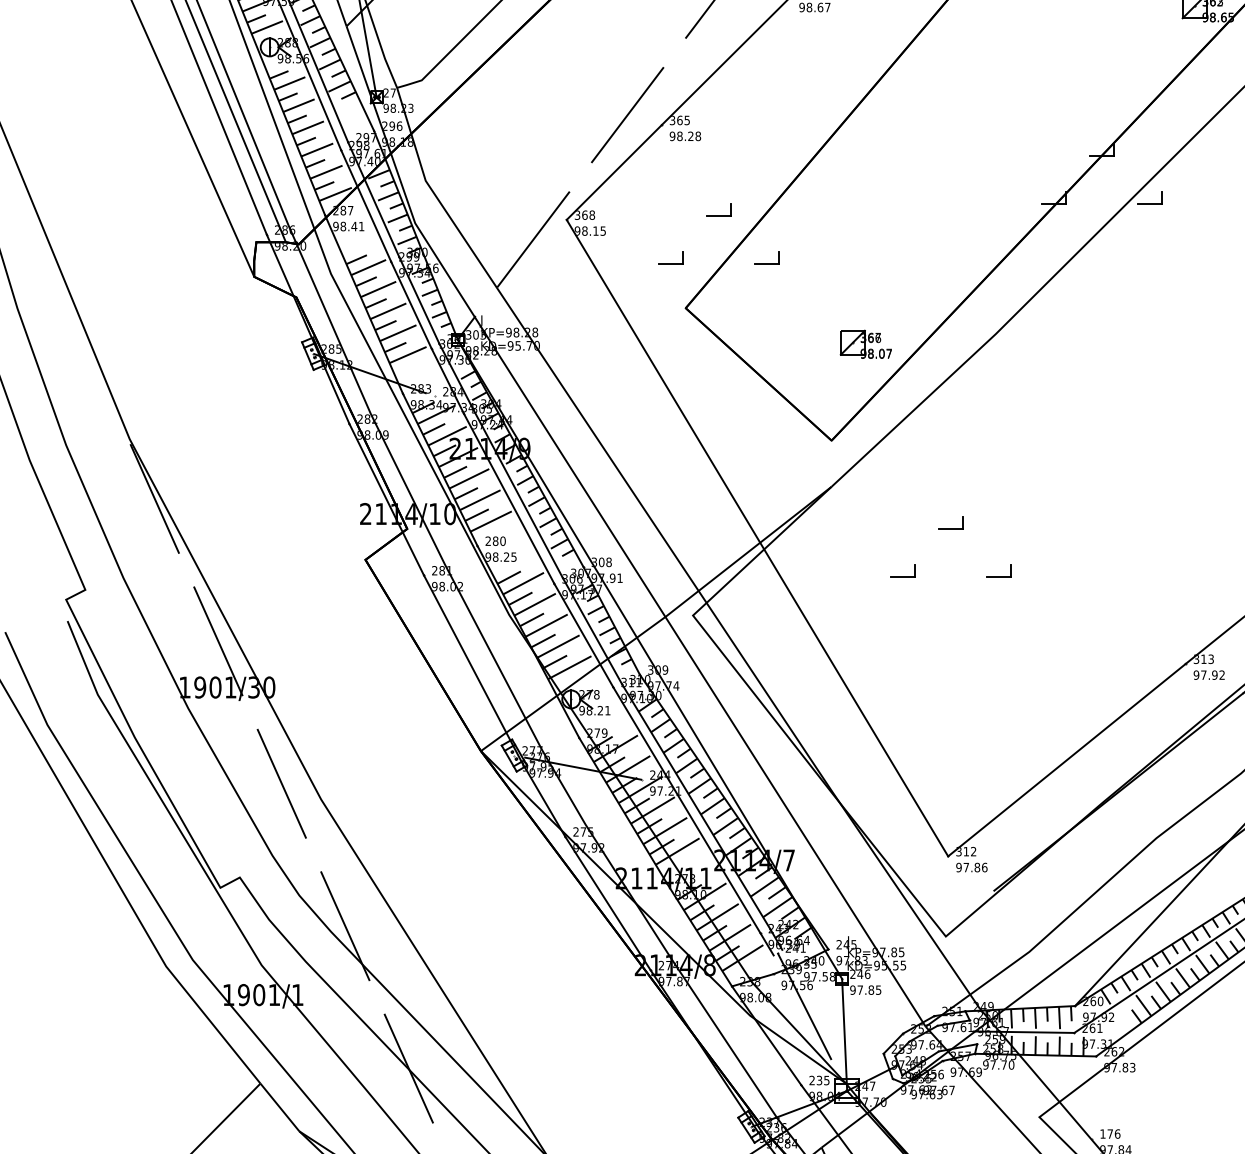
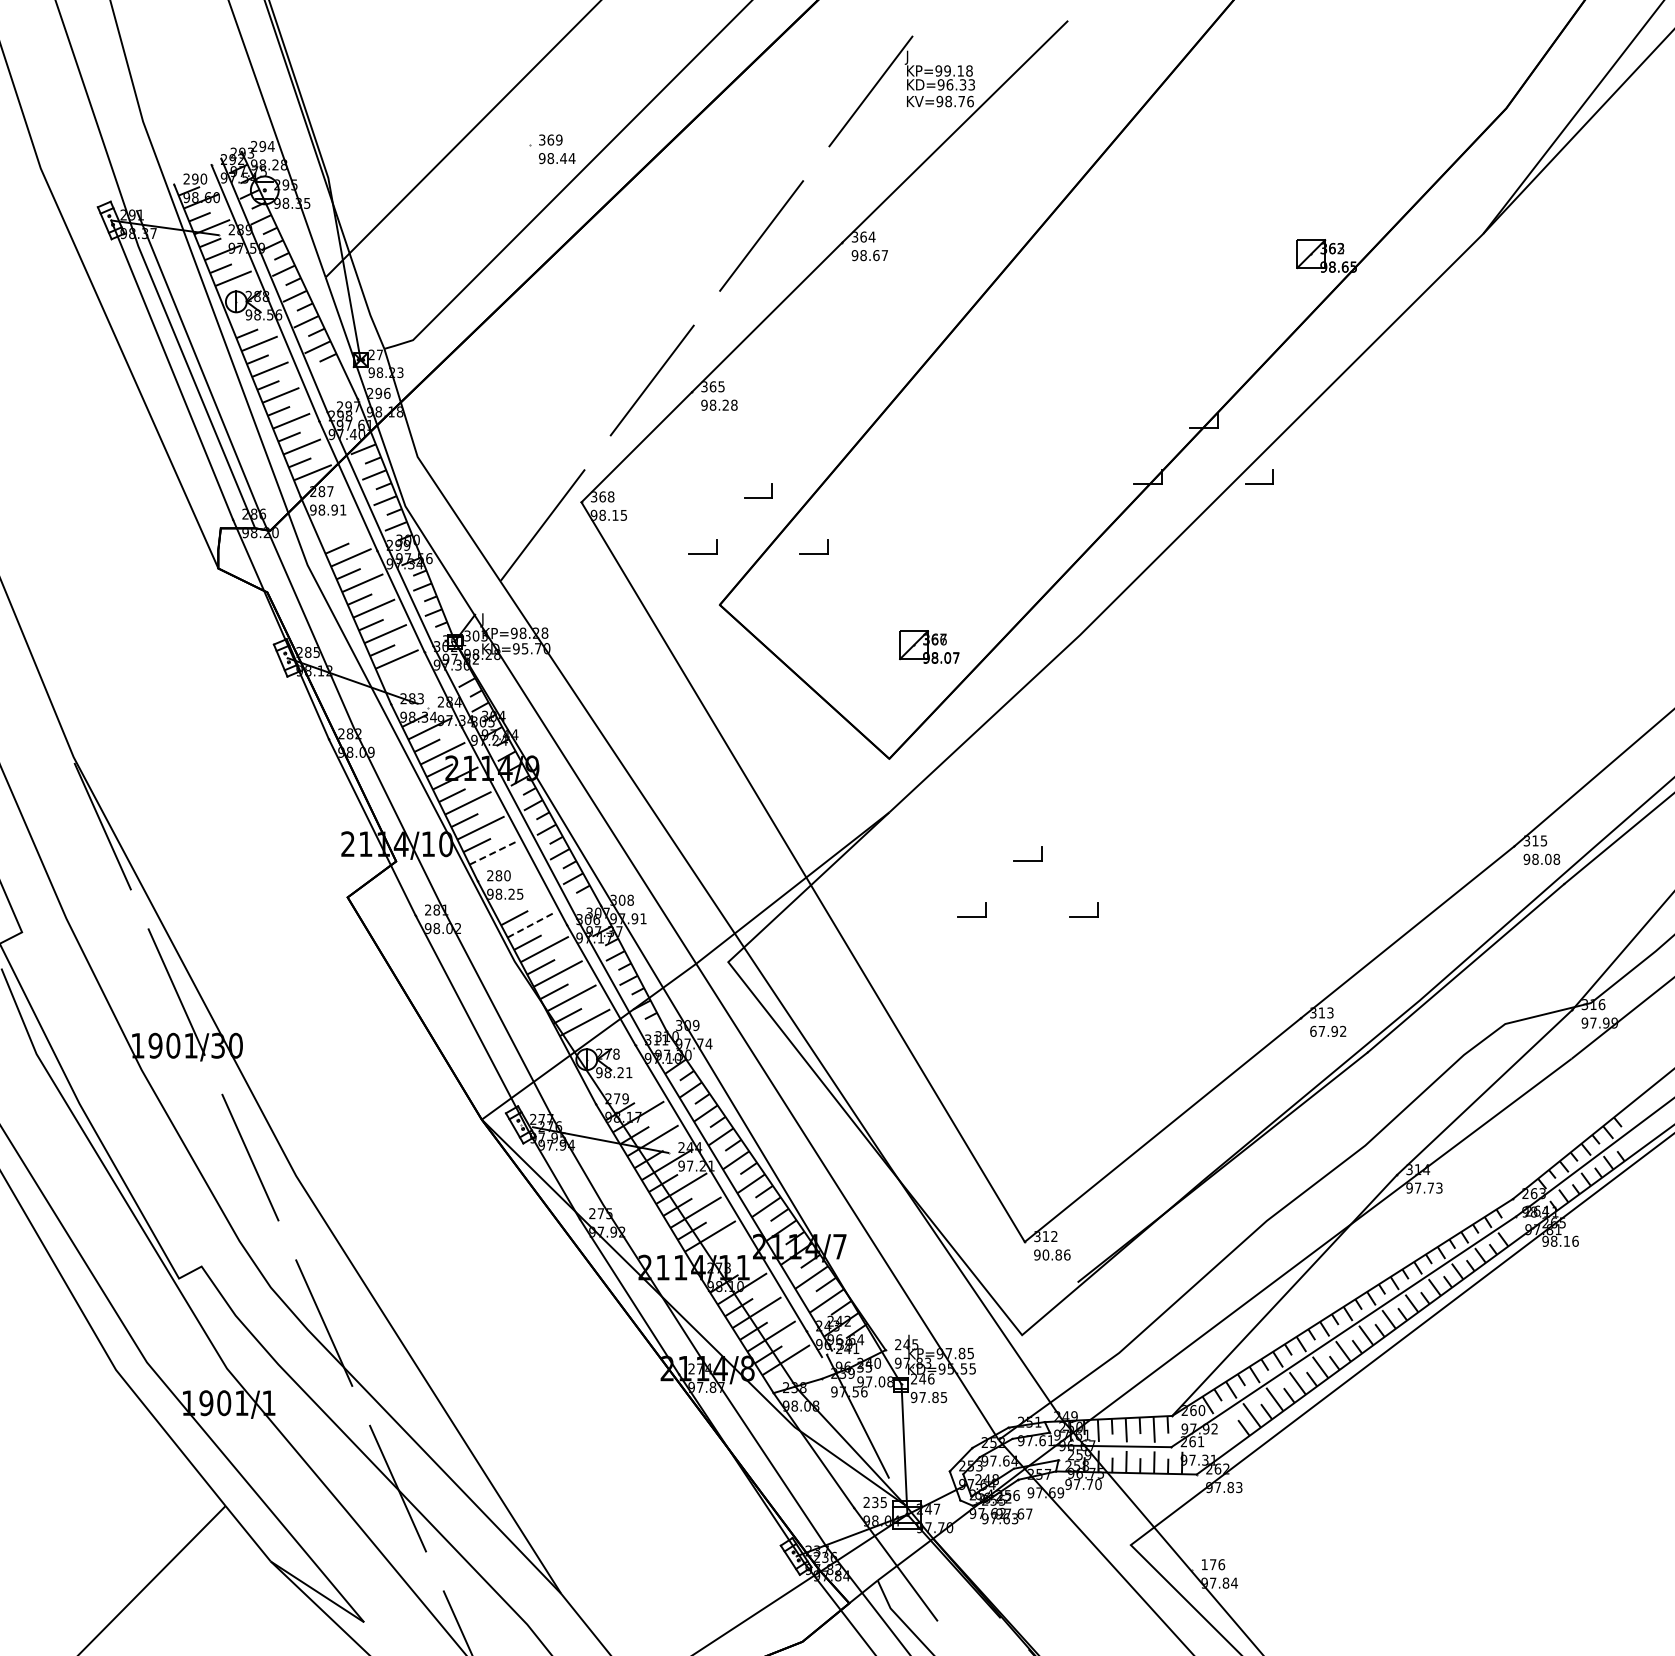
text: (354, 226) -> (334, 509), 98.41 -> 98.91
line: (490, 521) -> (493, 852), solid -> dashed
line: (523, 583) -> (531, 924), solid -> dashed
text: (1196, 674) -> (1313, 1030), 97.92 -> 67.92
text: (965, 867) -> (1045, 1254), 97.86 -> 90.86
text: (824, 976) -> (881, 1381), 97.58 -> 97.08

